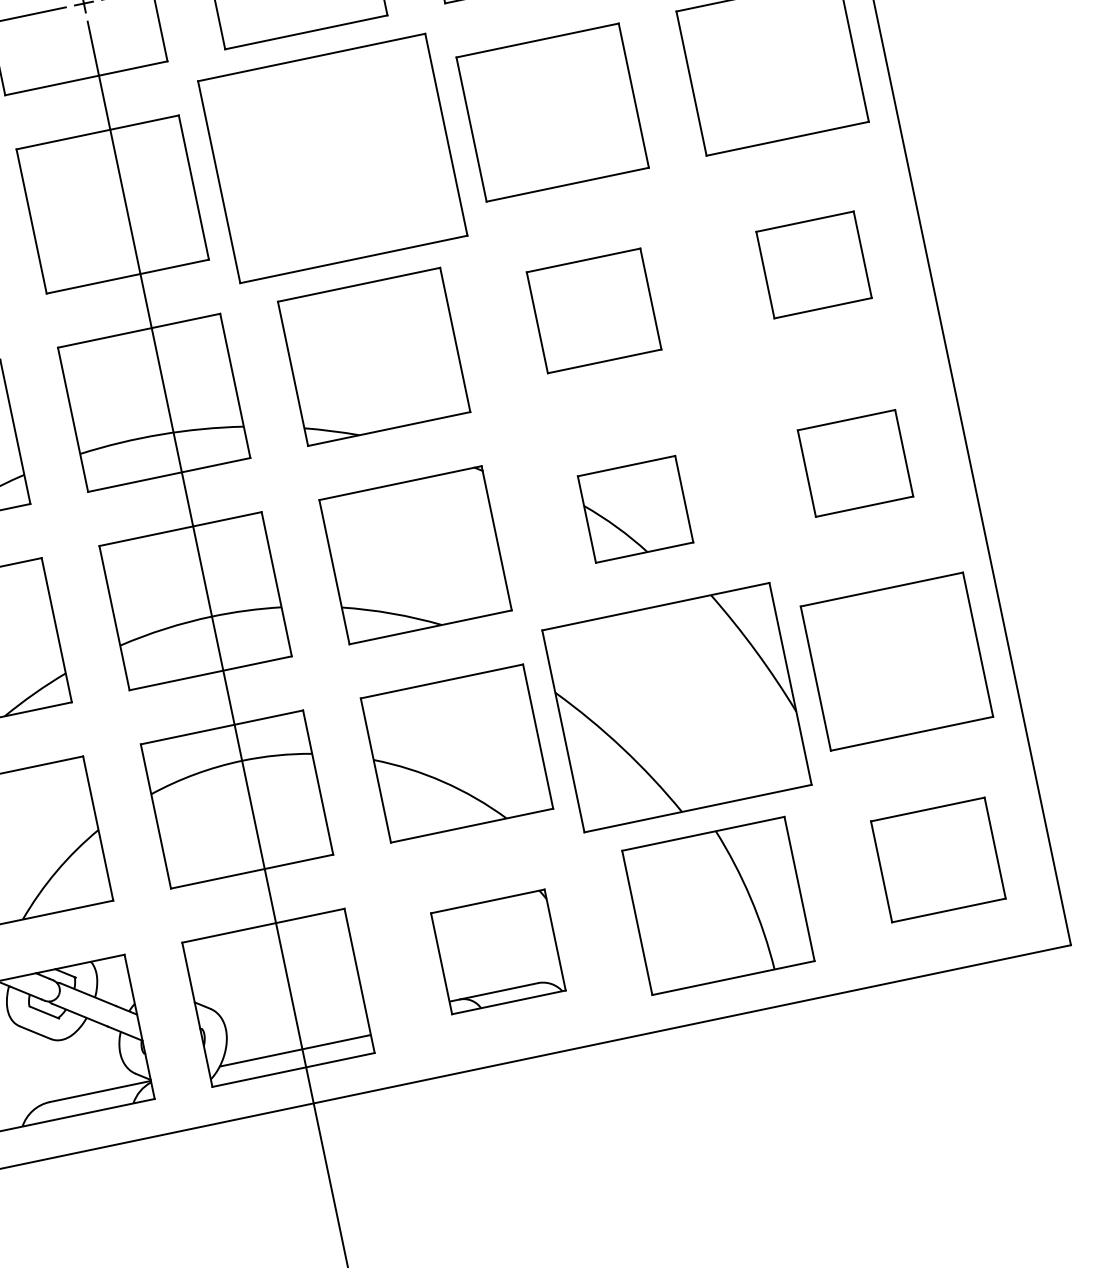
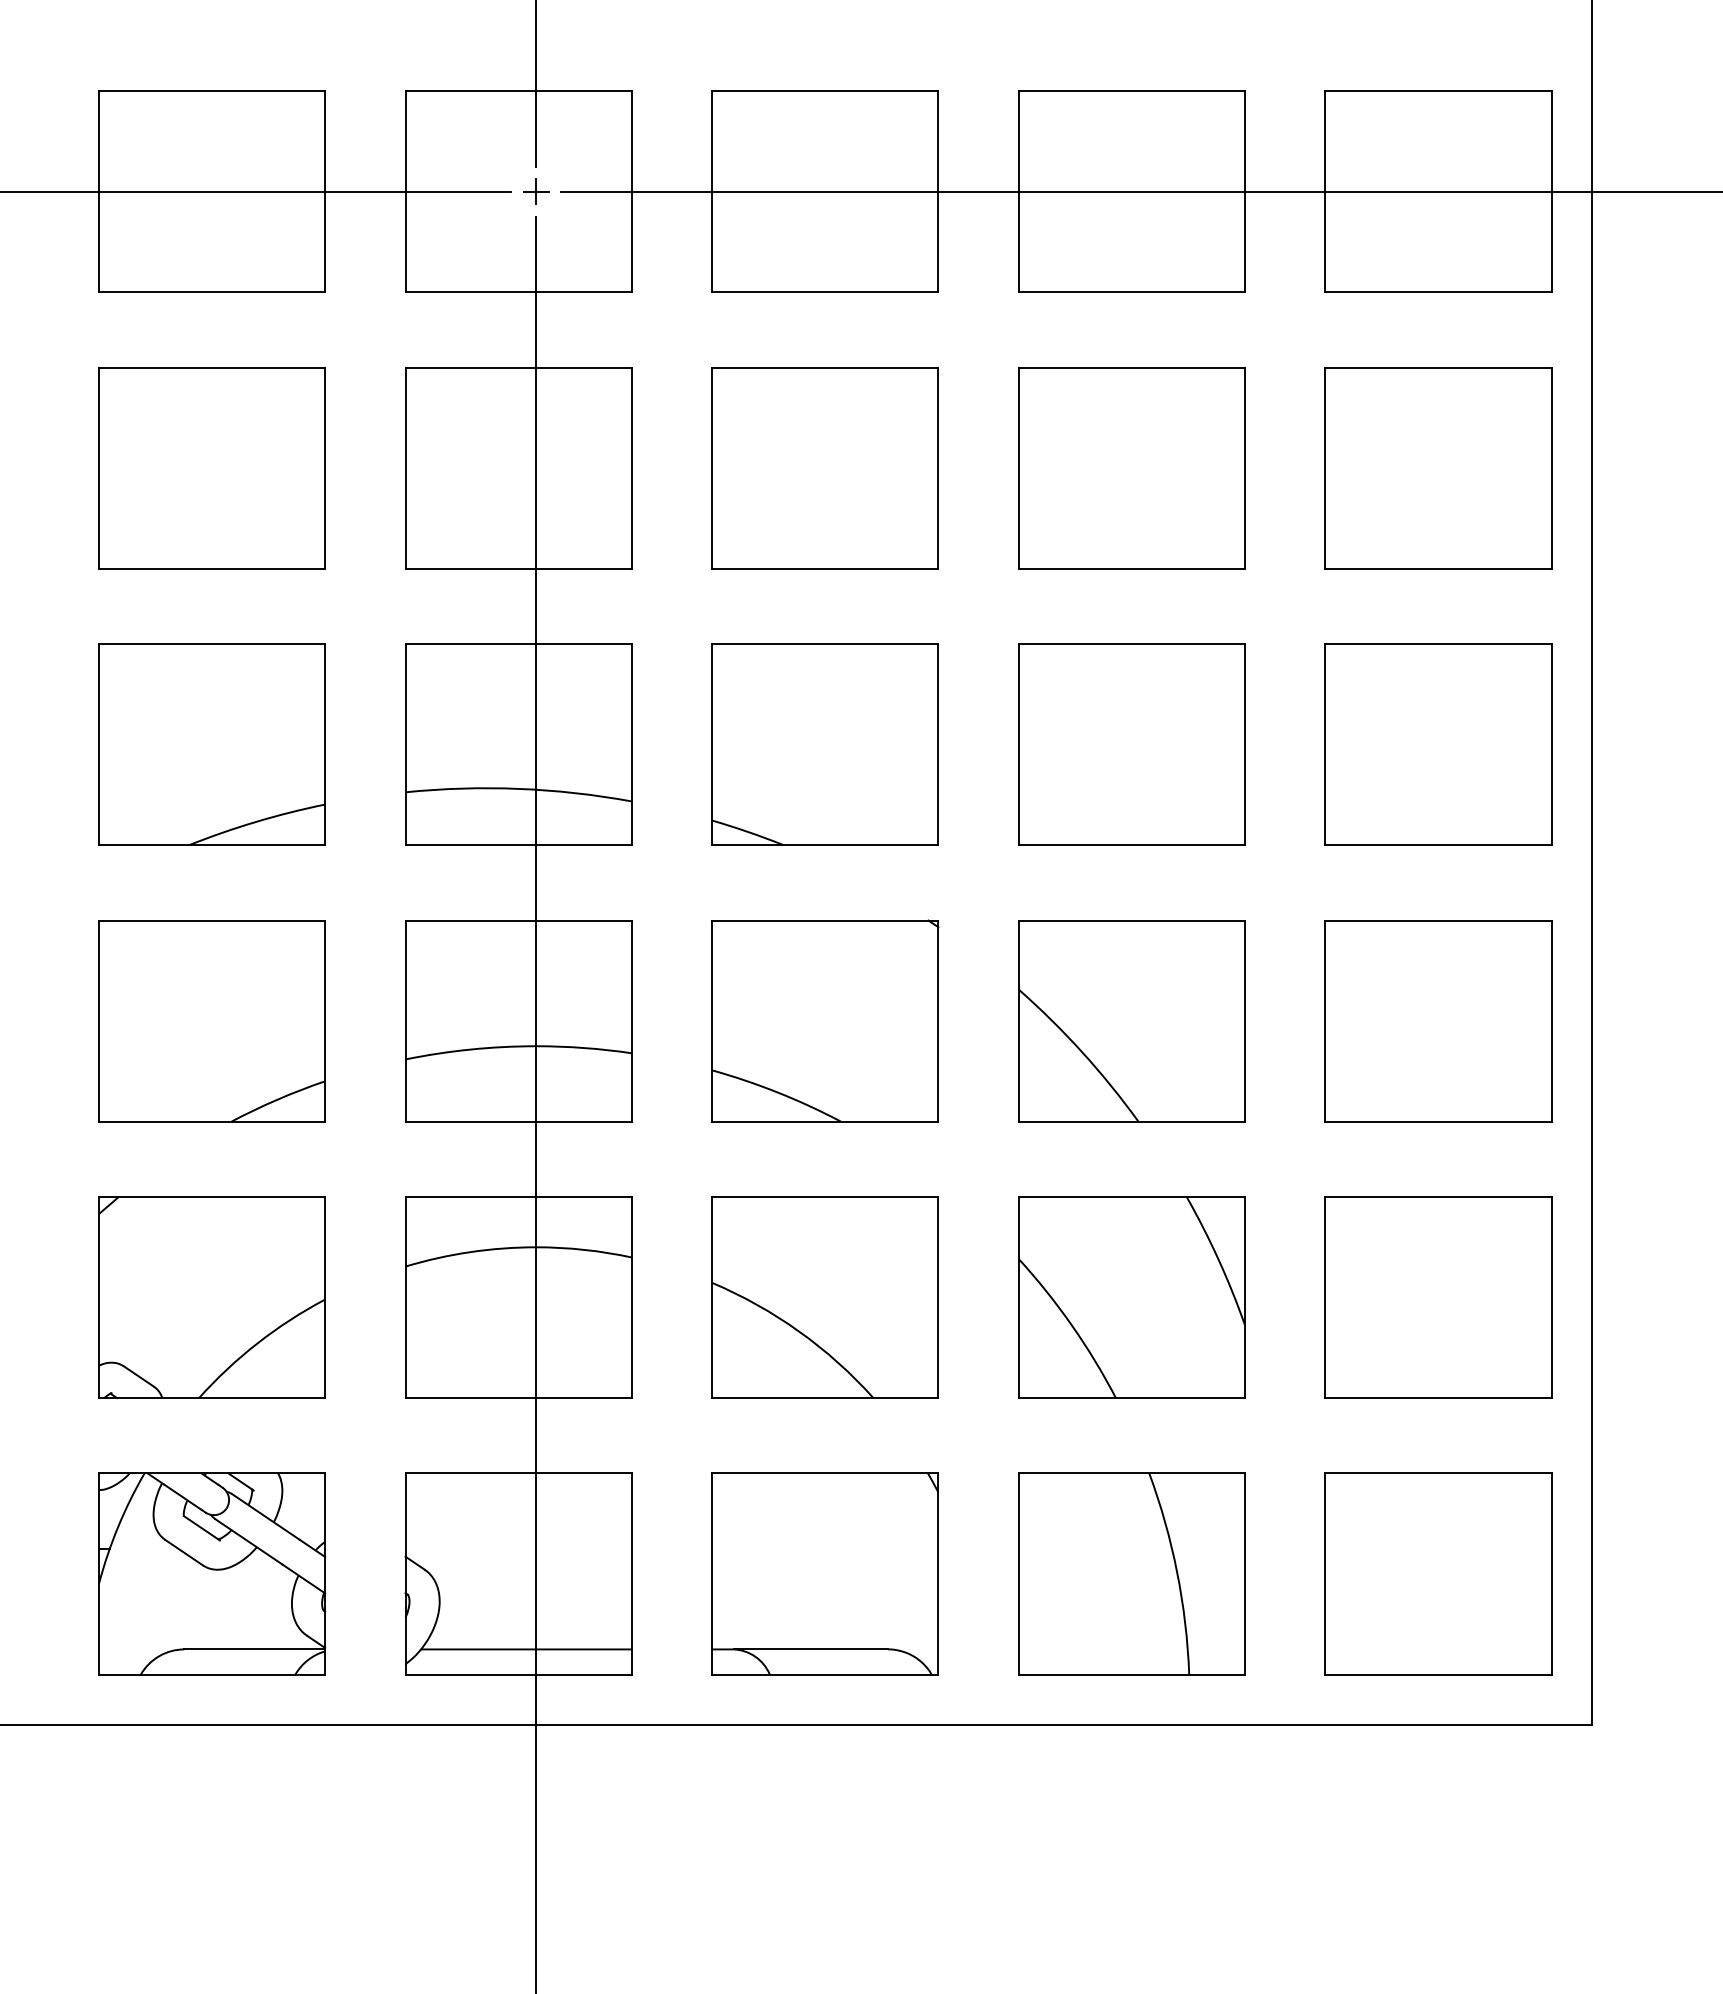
part: (332, 158) -> (824, 468), size x0.71
part: (814, 264) -> (1438, 744), size x1.67
part: (593, 310) -> (1131, 744), size x1.43
part: (855, 463) -> (1438, 1021), size x1.67
part: (635, 509) -> (1131, 1021), size x1.67
part: (676, 707) -> (1131, 1297), size x0.71
part: (938, 859) -> (1438, 1573), size x1.43
part: (497, 951) -> (824, 1573), size x1.43

